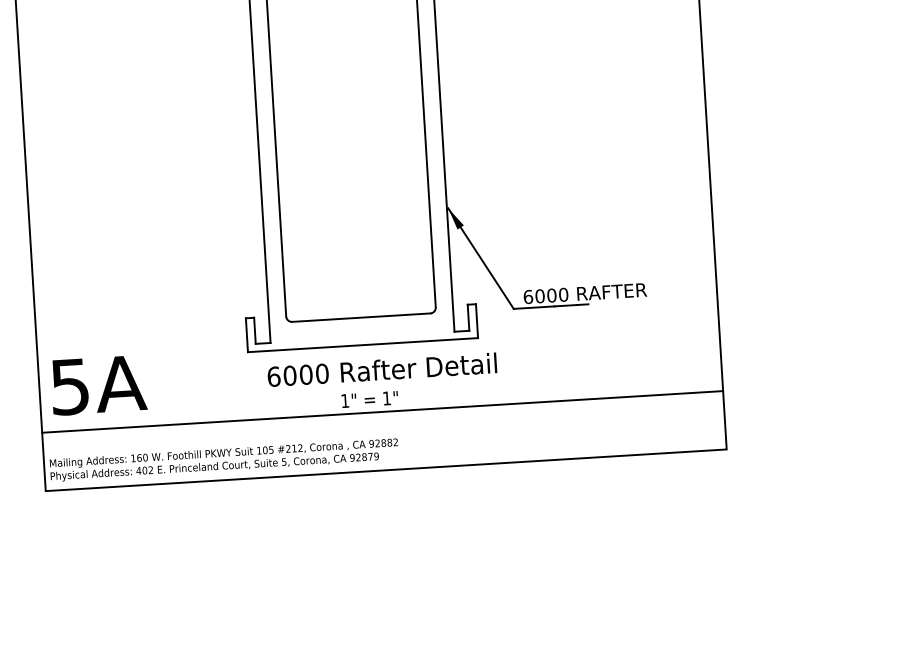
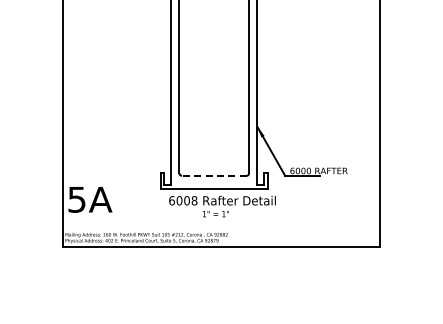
line: (359, 317) -> (213, 175), solid -> dashed
text: (322, 373) -> (194, 200), 6000 -> 6008
line: (382, 412) -> (221, 220), removed

